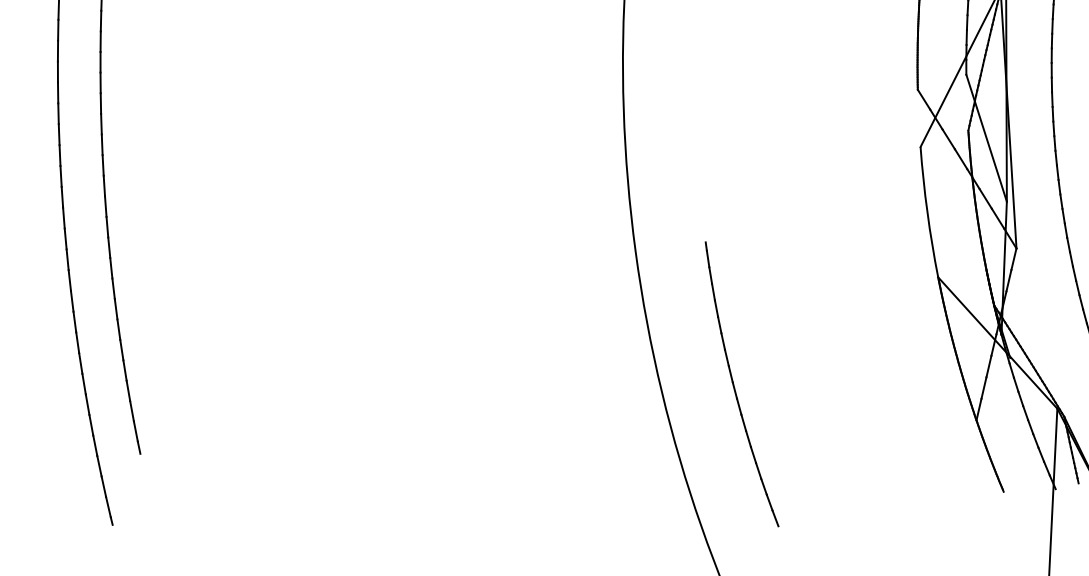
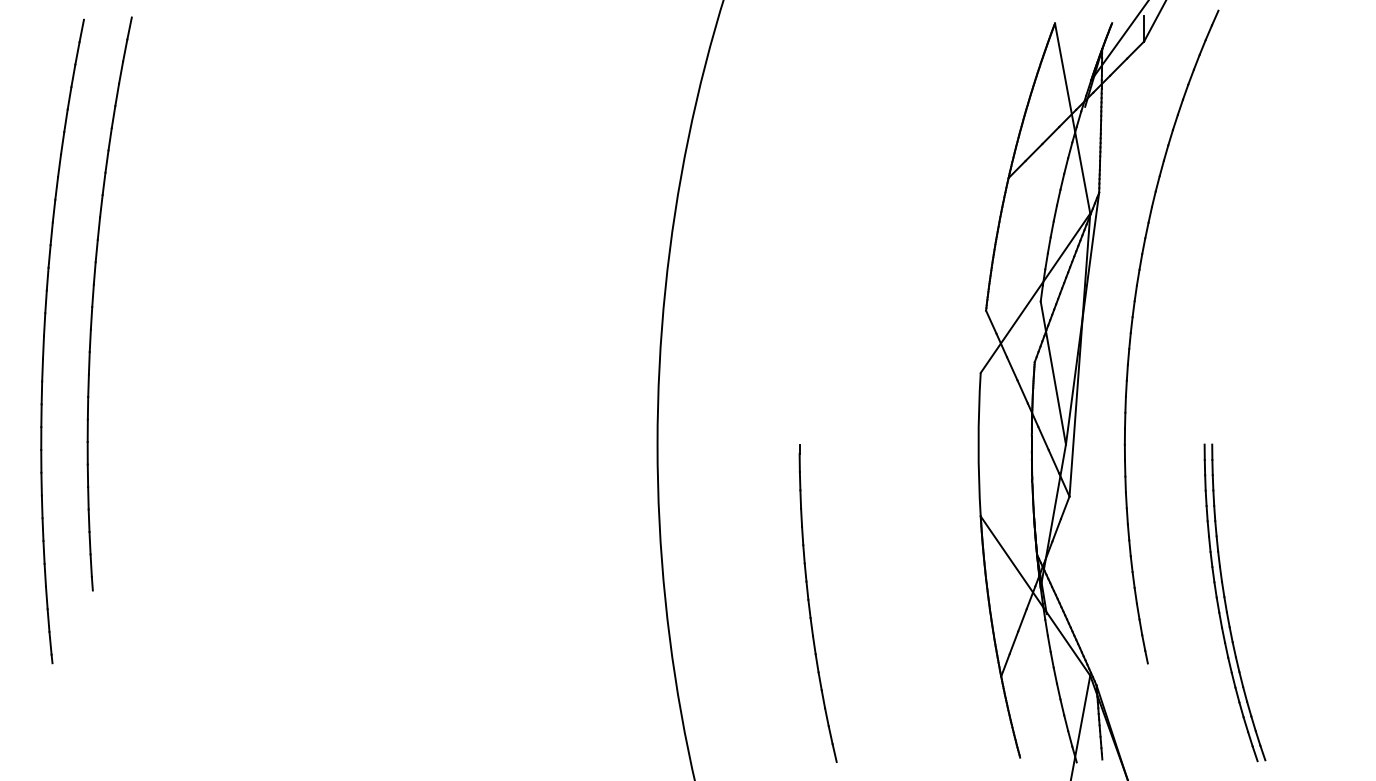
part: (735, 388) -> (810, 606), moved

